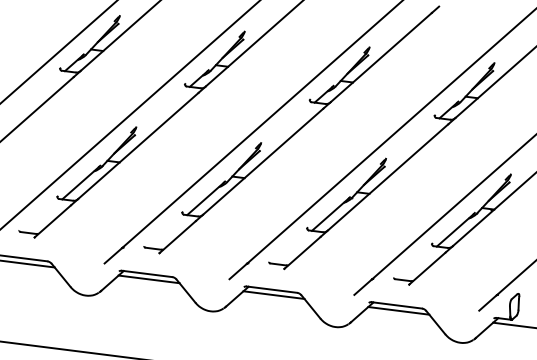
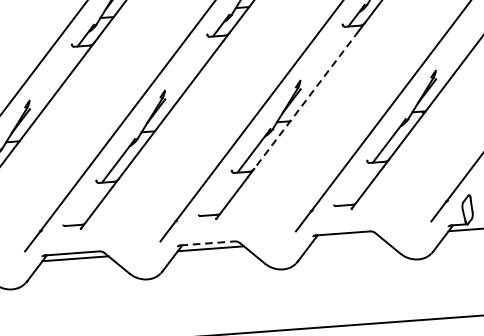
line: (387, 177) -> (305, 100), solid -> dashed
line: (272, 289) -> (208, 243), solid -> dashed
line: (398, 310) -> (345, 238), removed

